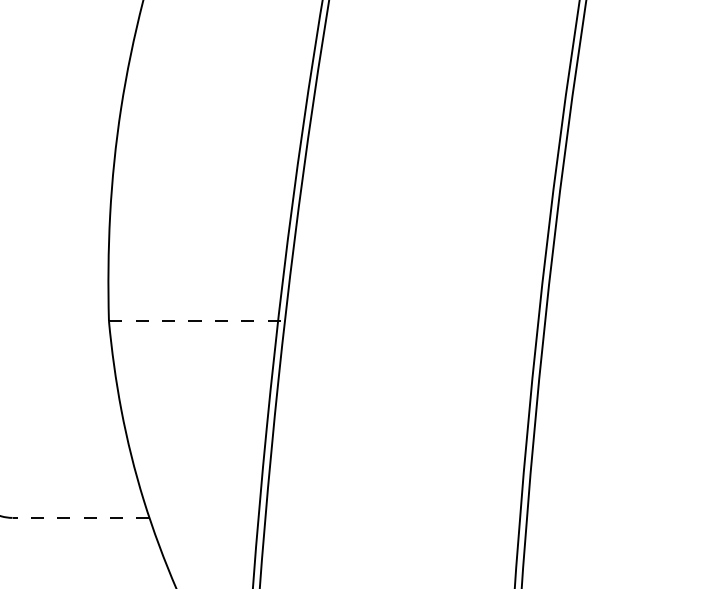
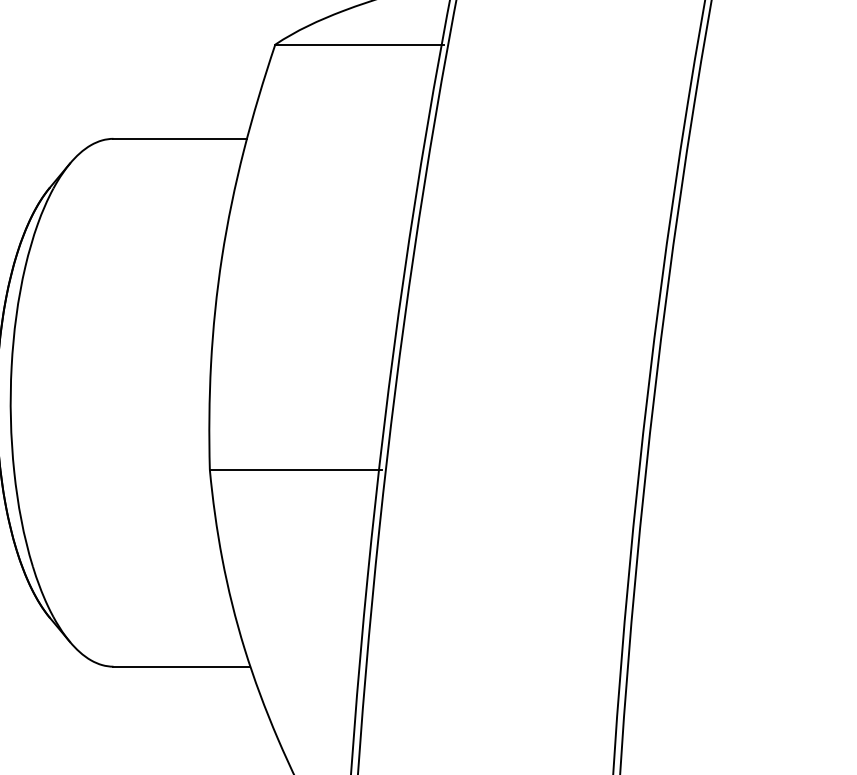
line: (194, 320) -> (295, 469), dashed -> solid
line: (80, 517) -> (181, 666), dashed -> solid

